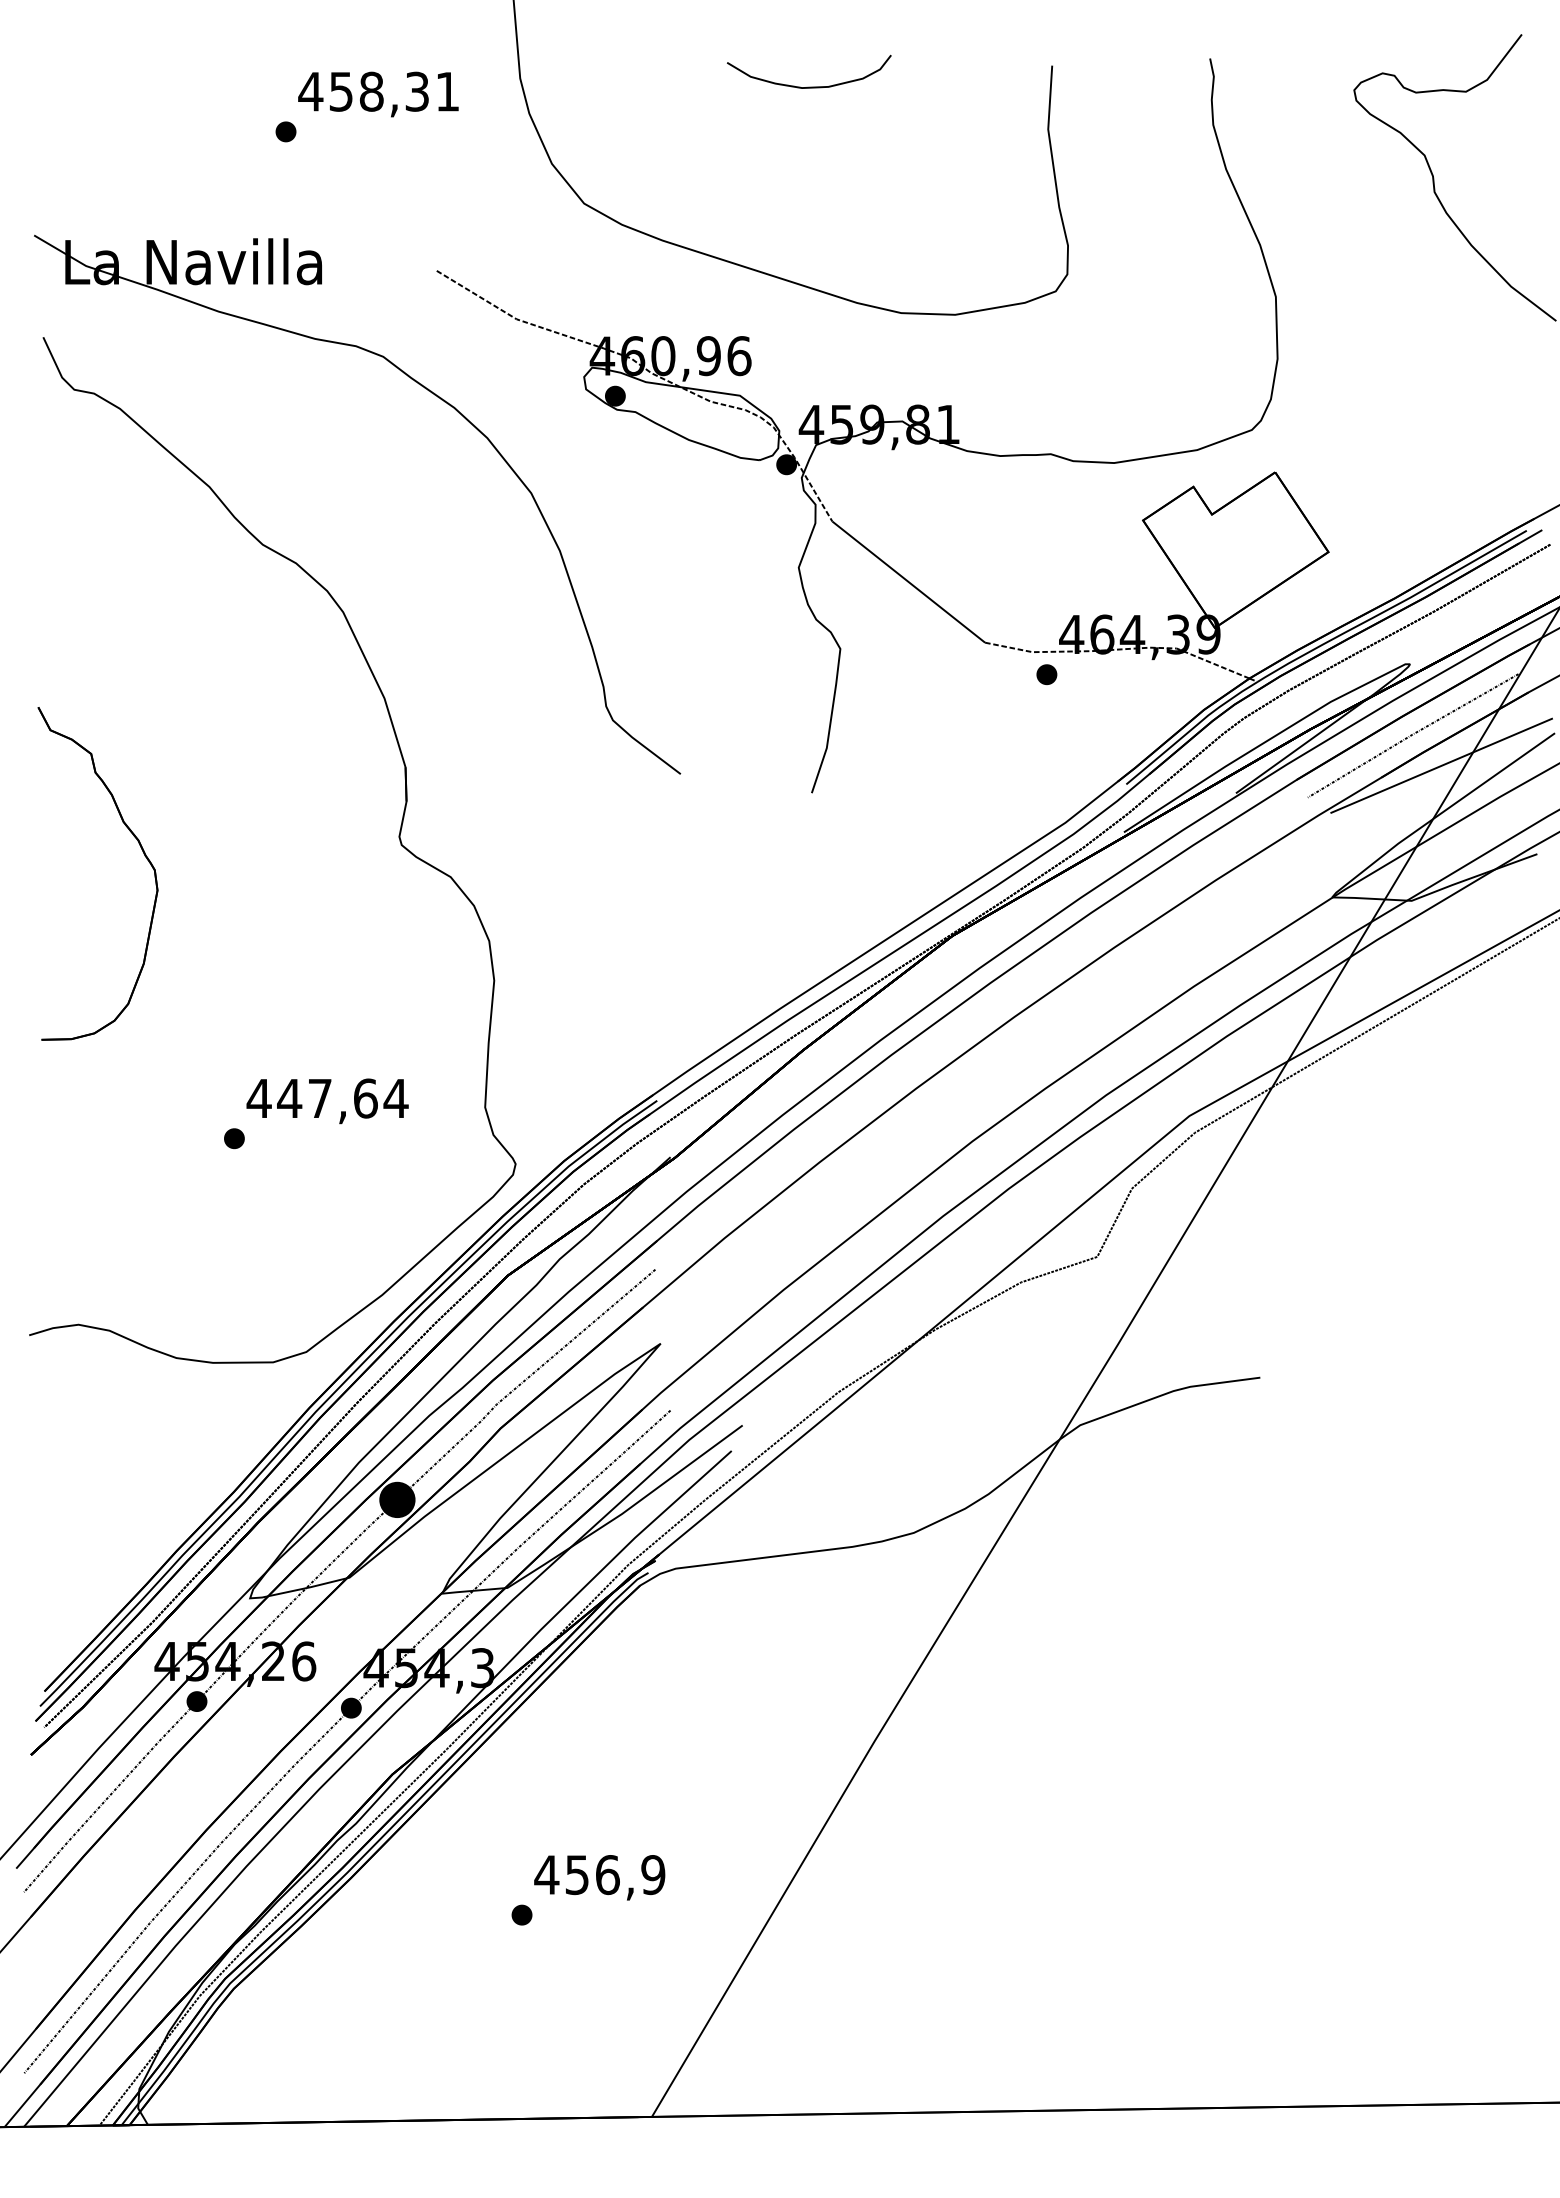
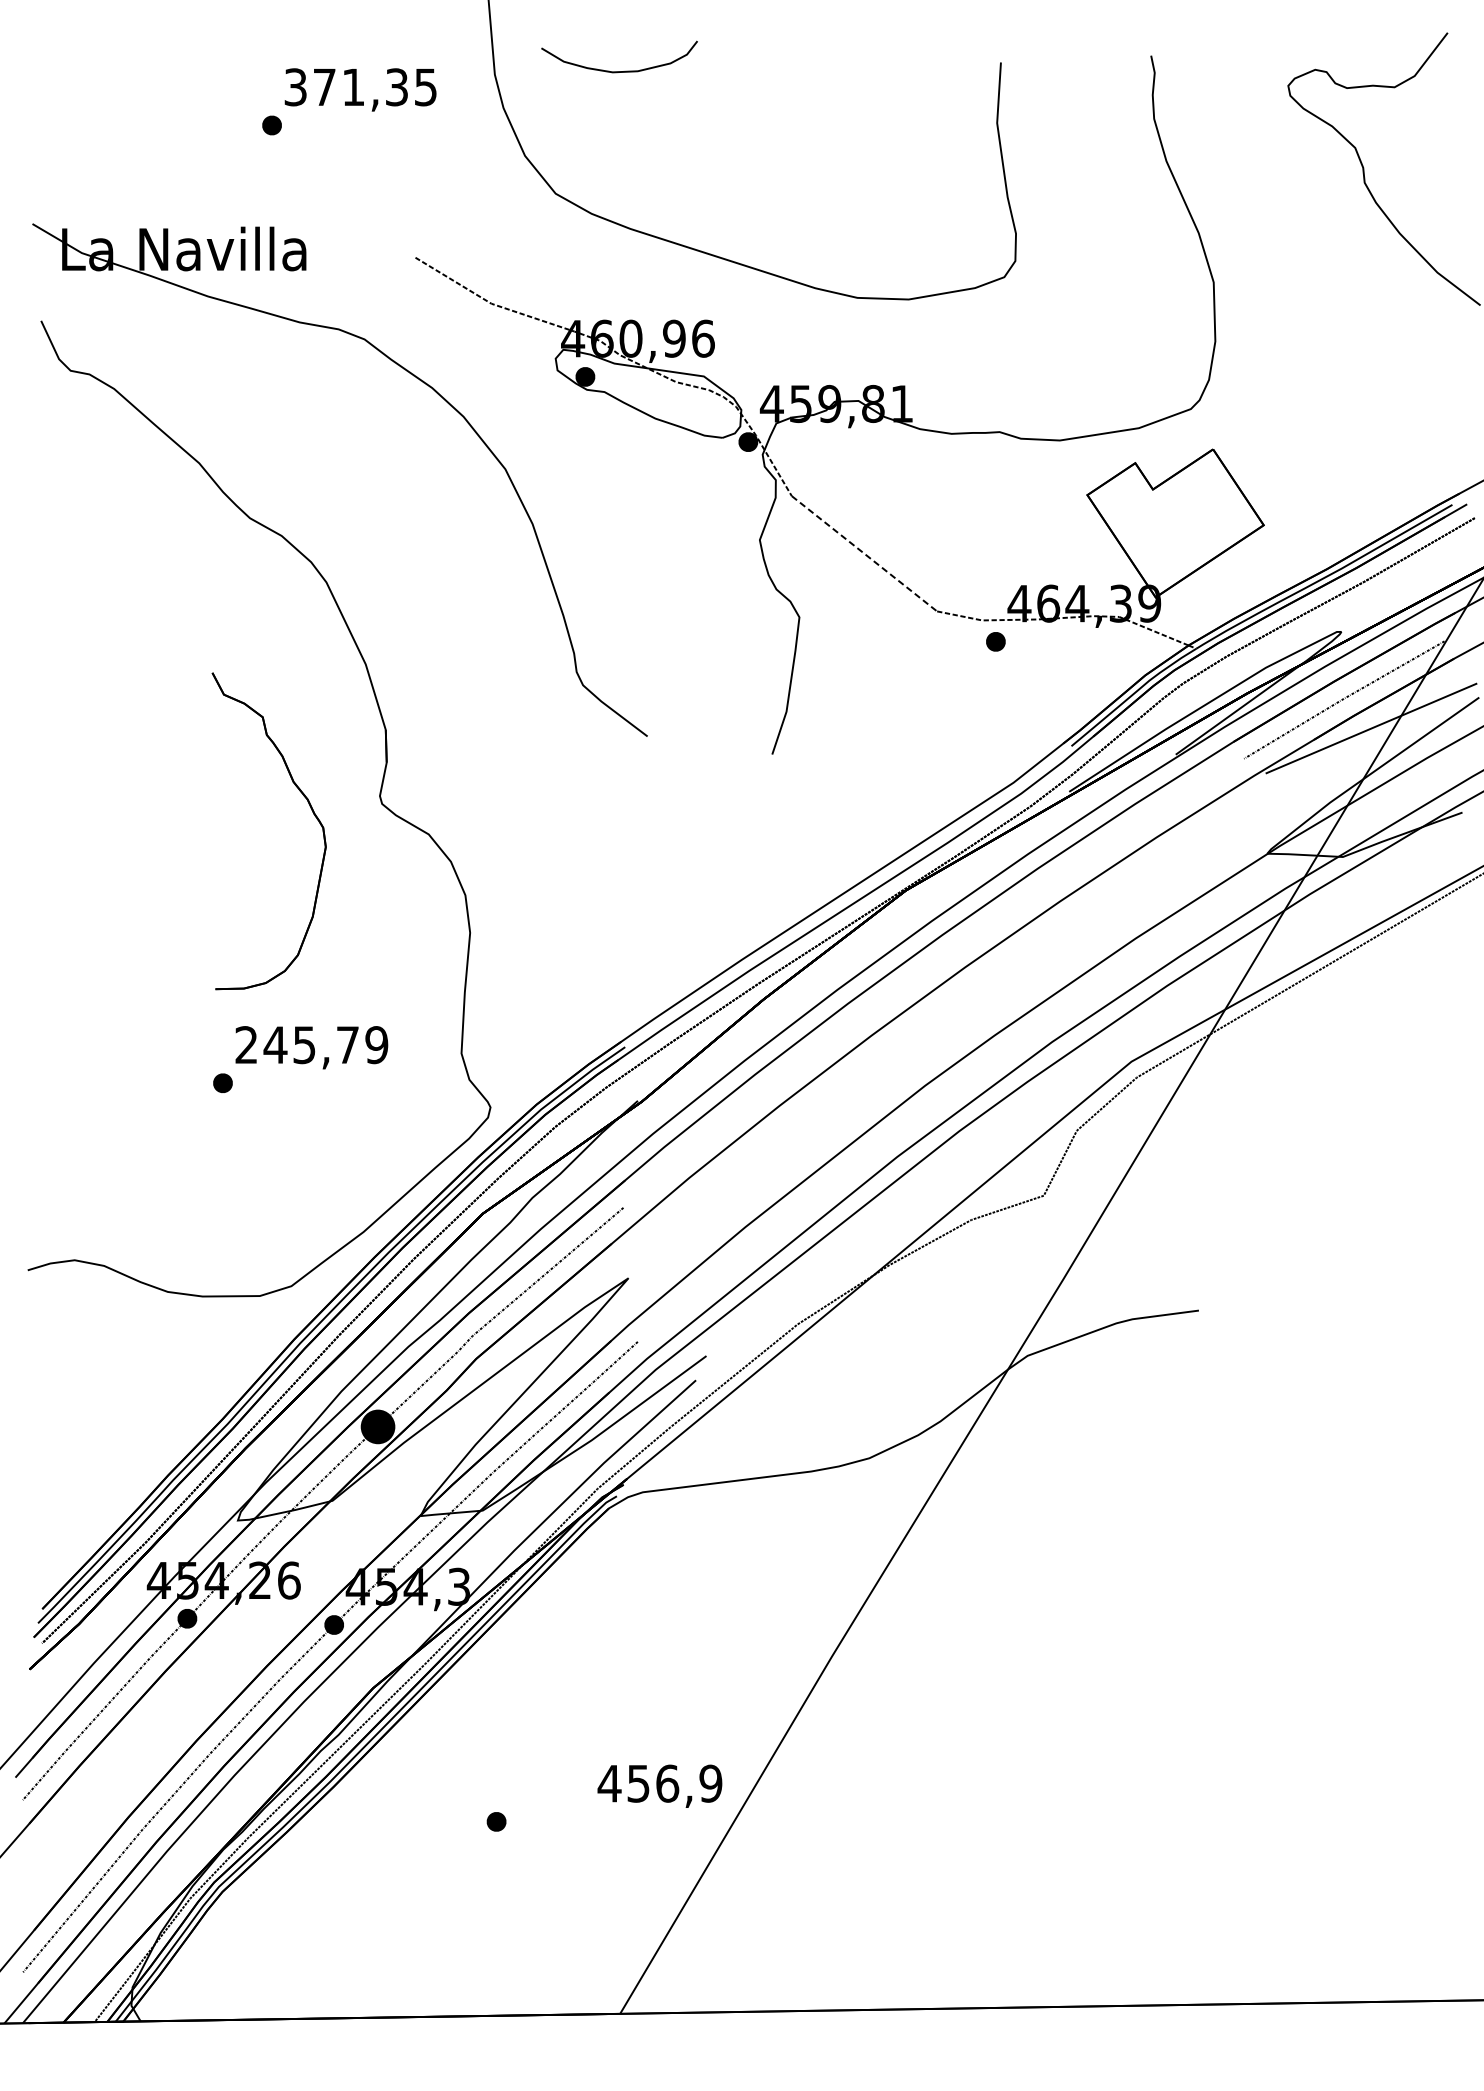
curve: (809, 86) -> (619, 70), moved
text: (378, 91) -> (360, 87), 458,31 -> 371,35
line: (909, 582) -> (865, 554), solid -> dashed
part: (143, 854) -> (312, 812), moved
text: (327, 1098) -> (311, 1045), 447,64 -> 245,79
text: (599, 1877) -> (659, 1786), moved

